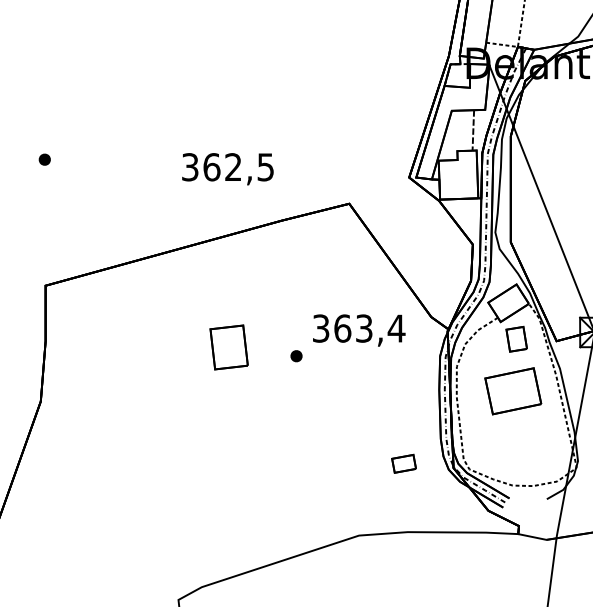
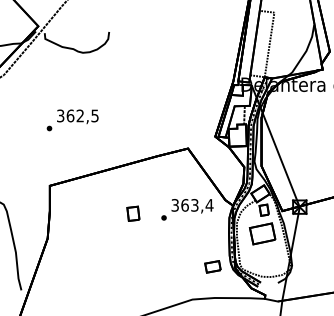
text: (227, 168) -> (77, 116), moved
part: (229, 346) -> (133, 213), size x0.71
part: (403, 462) -> (212, 266), size x1.43

